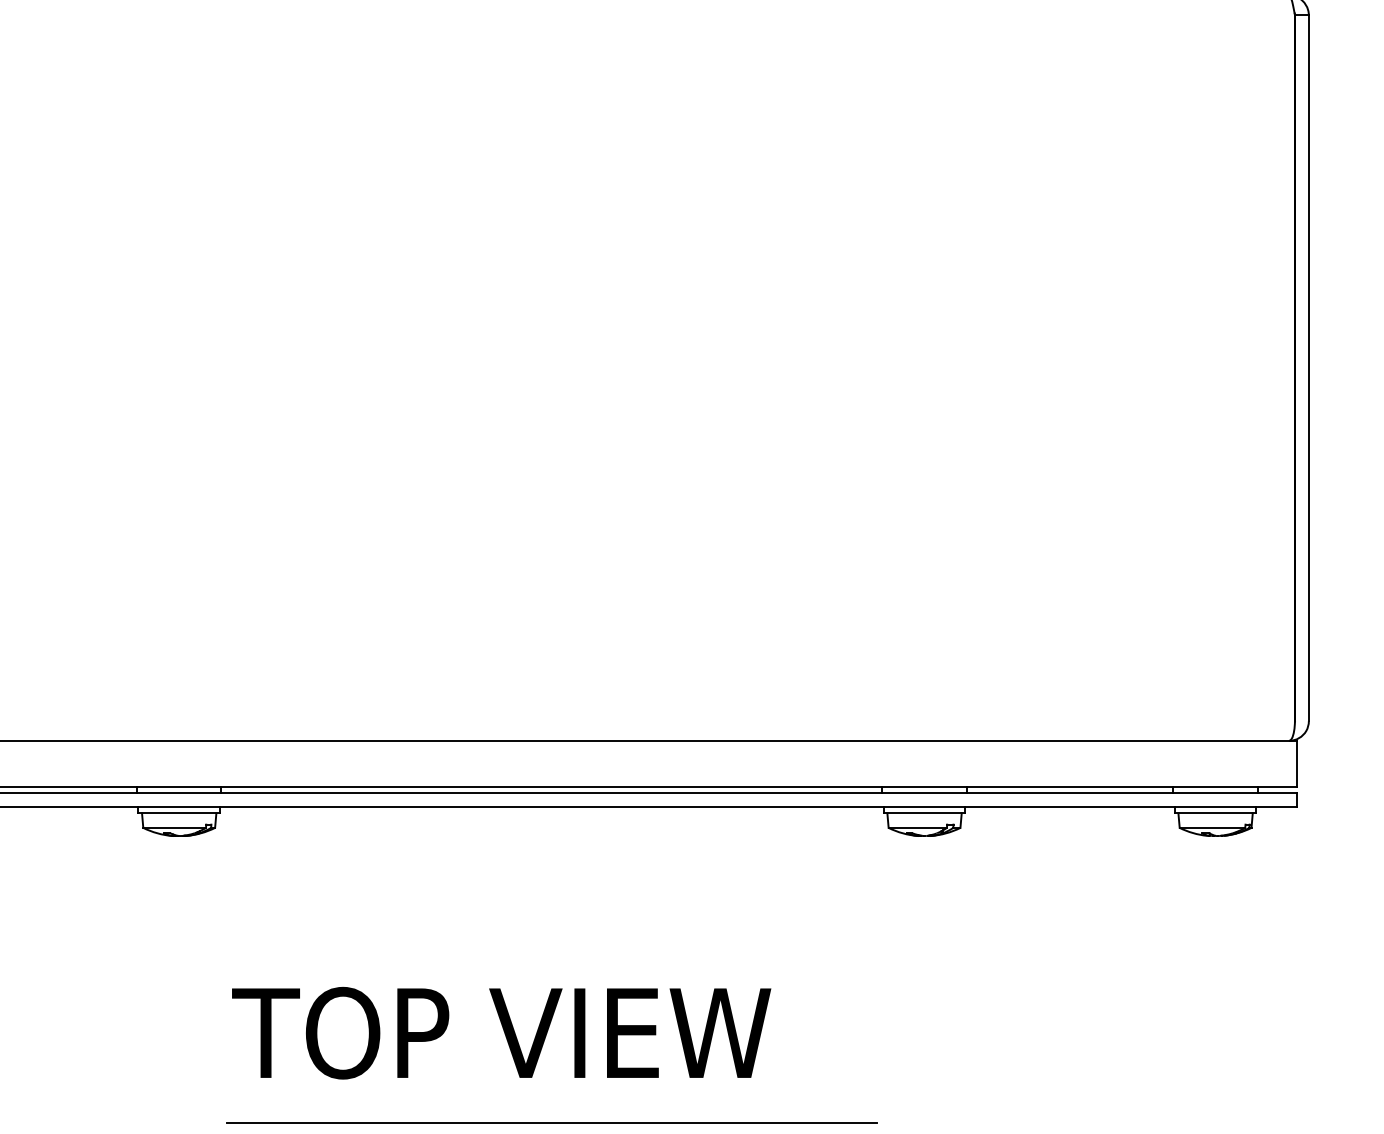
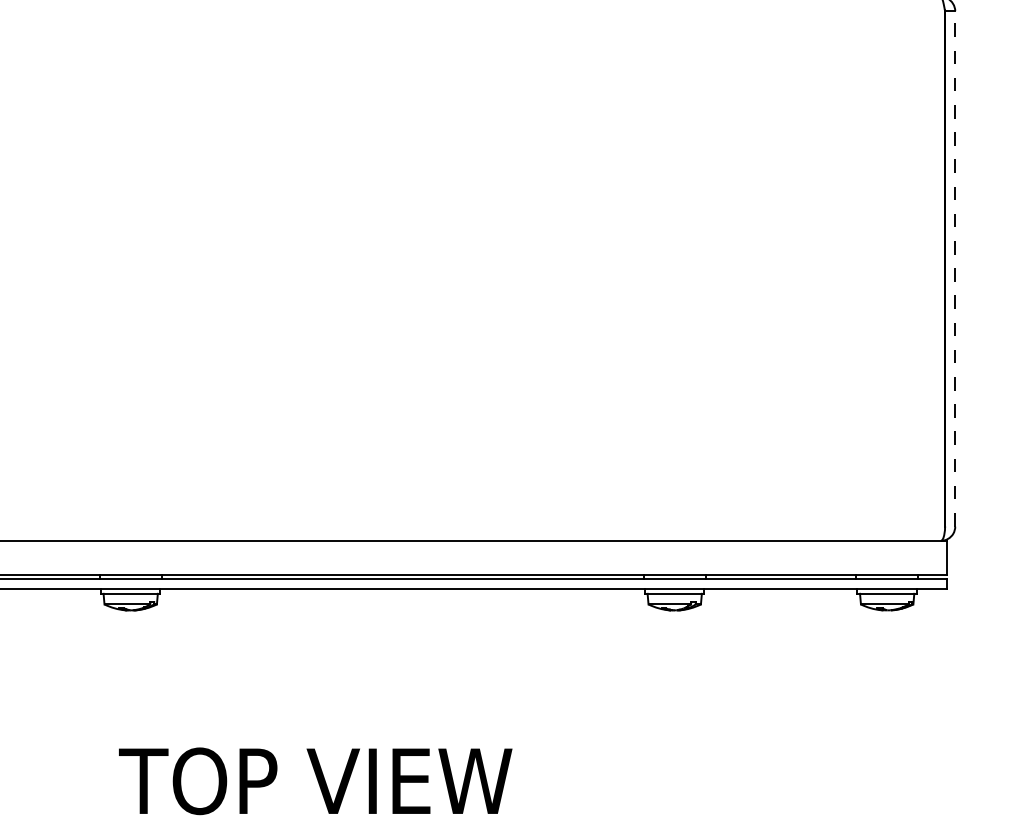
line: (1308, 367) -> (954, 268), solid -> dashed
text: (501, 1032) -> (315, 780), moved
line: (551, 1122) -> (402, 819), removed

